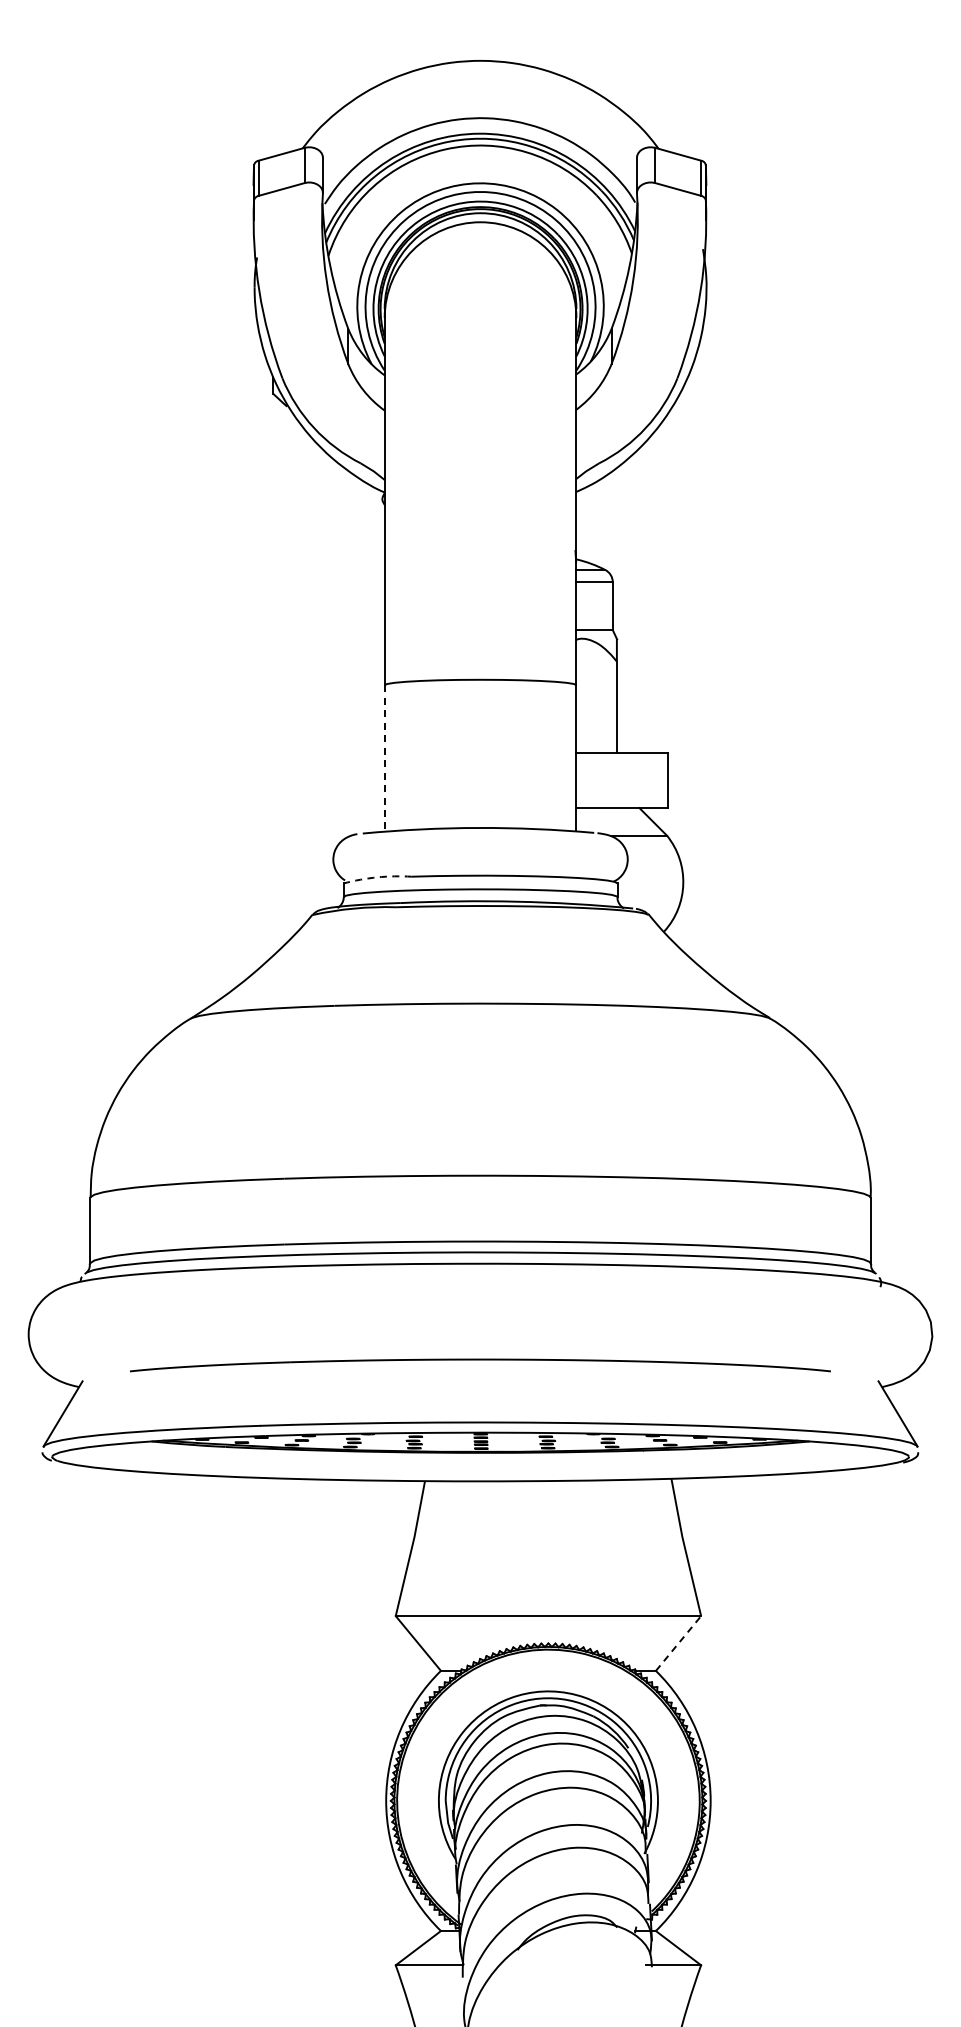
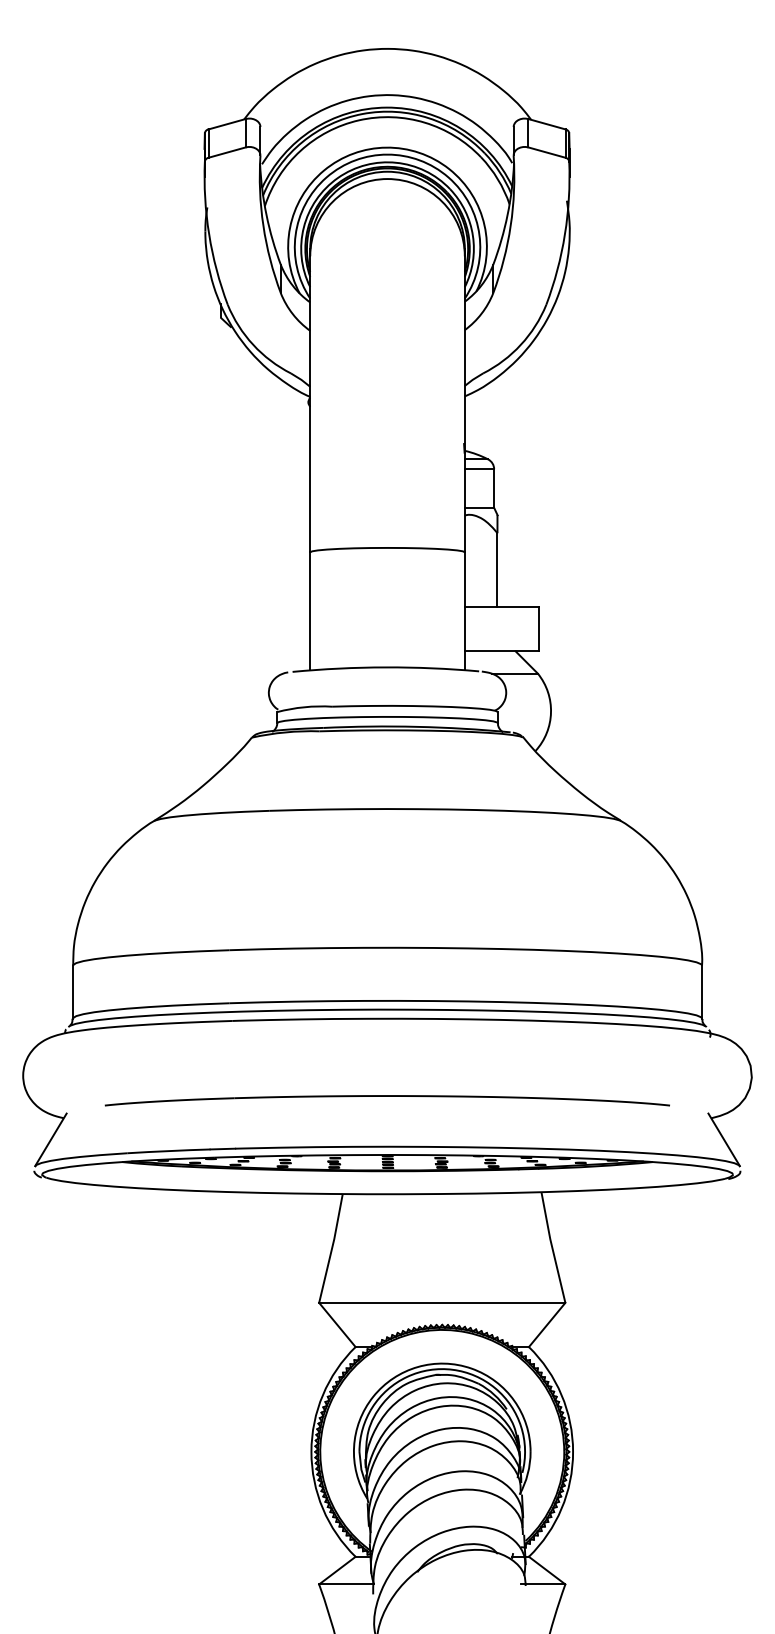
line: (384, 758) -> (310, 611), dashed -> solid
arc: (377, 877) -> (304, 707), dashed -> solid
line: (678, 1643) -> (547, 1324), dashed -> solid

